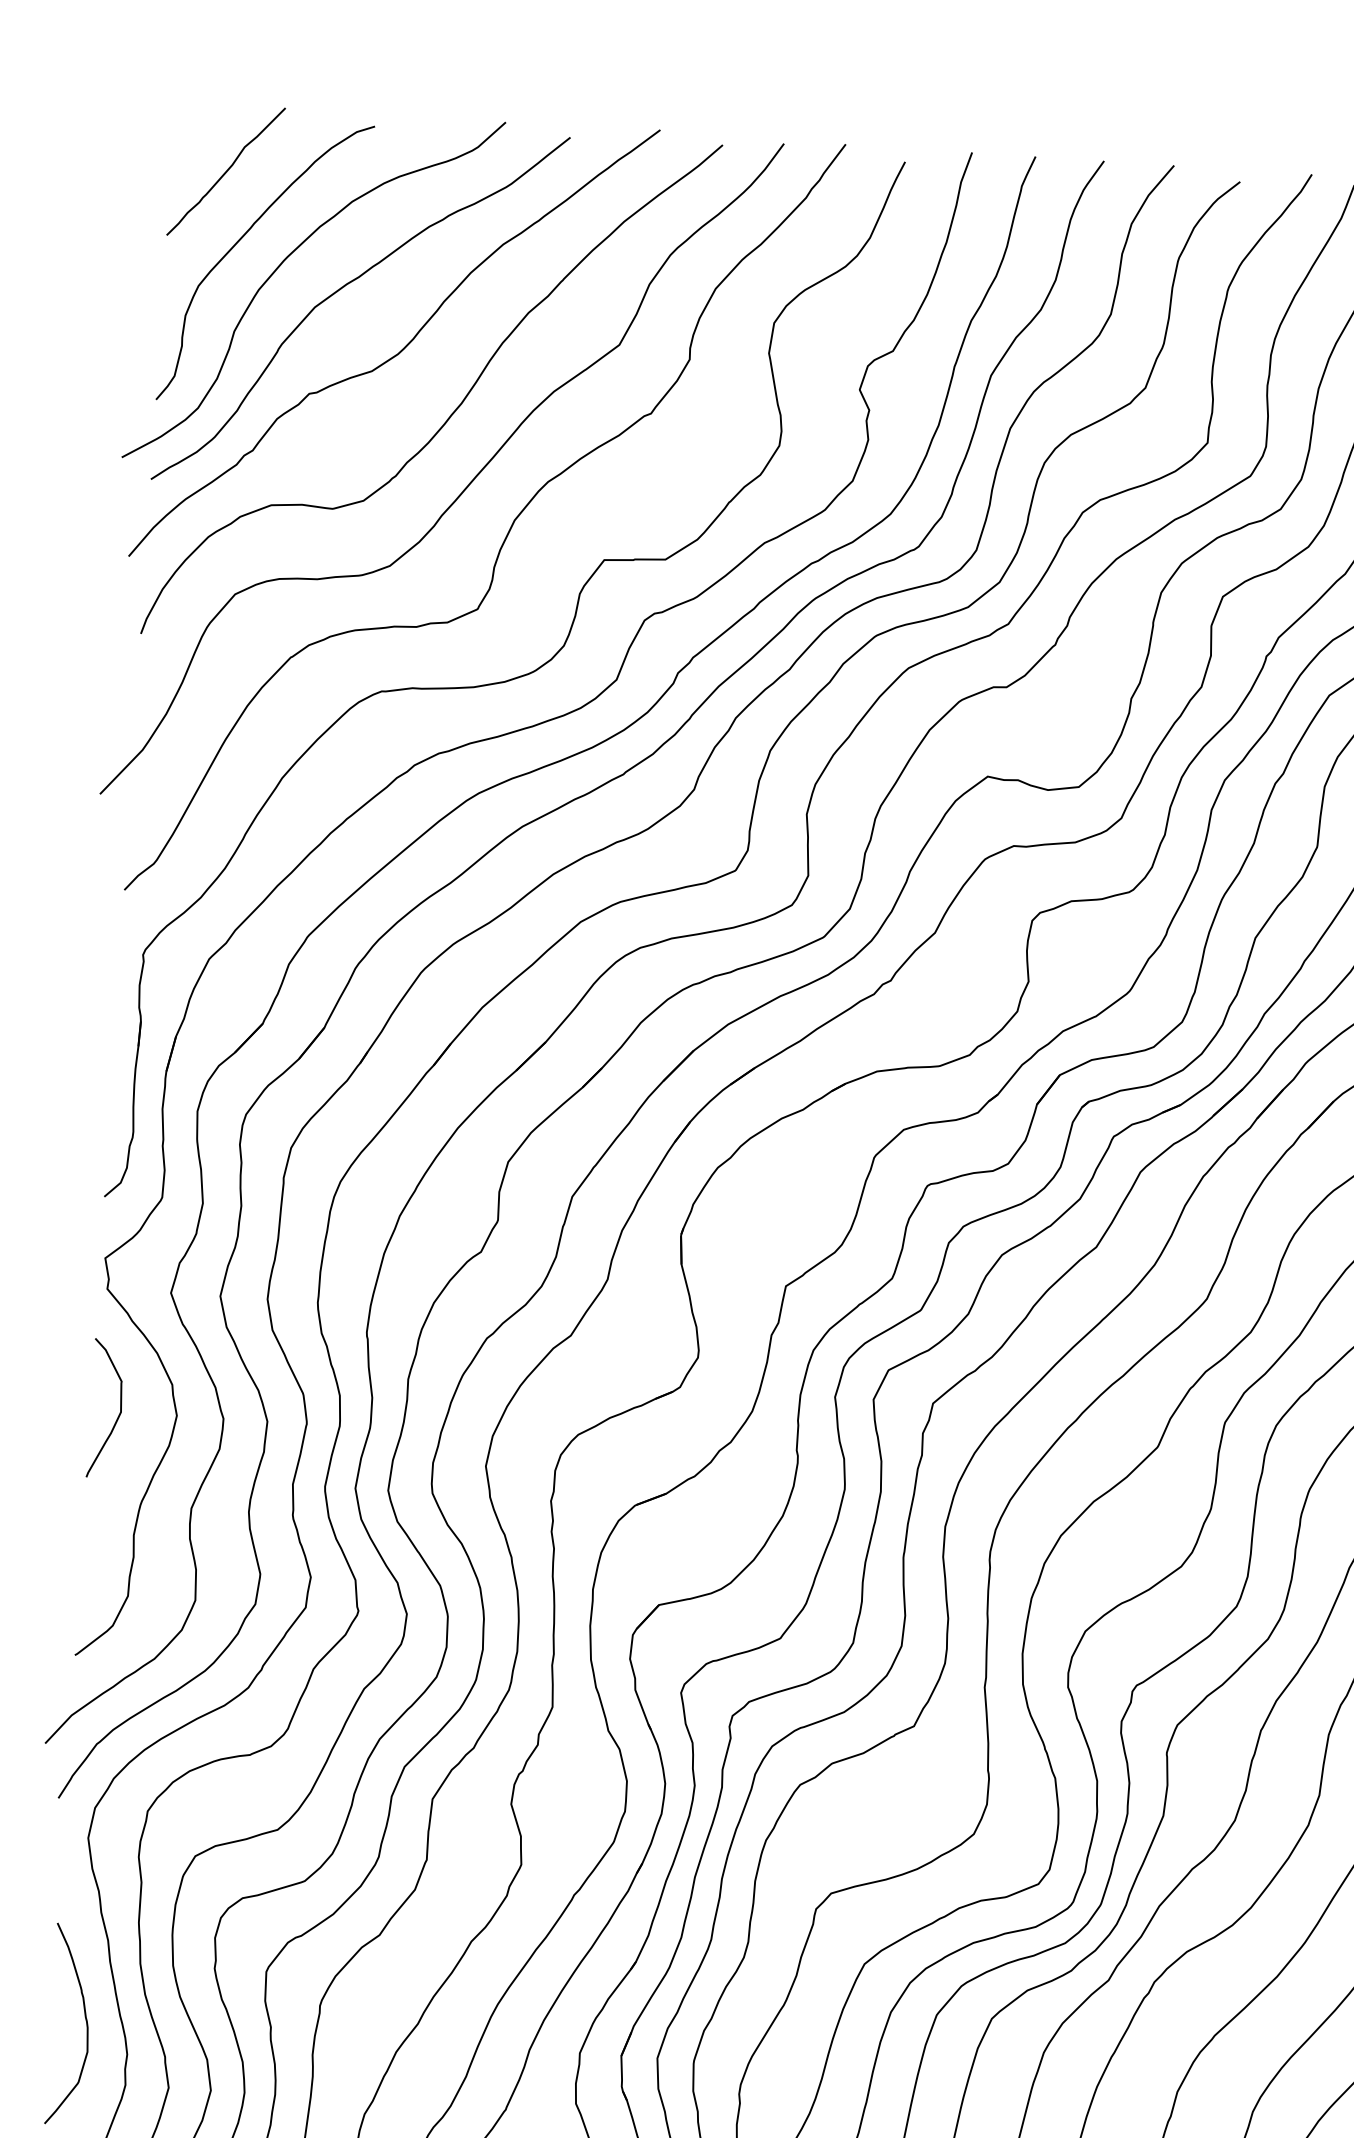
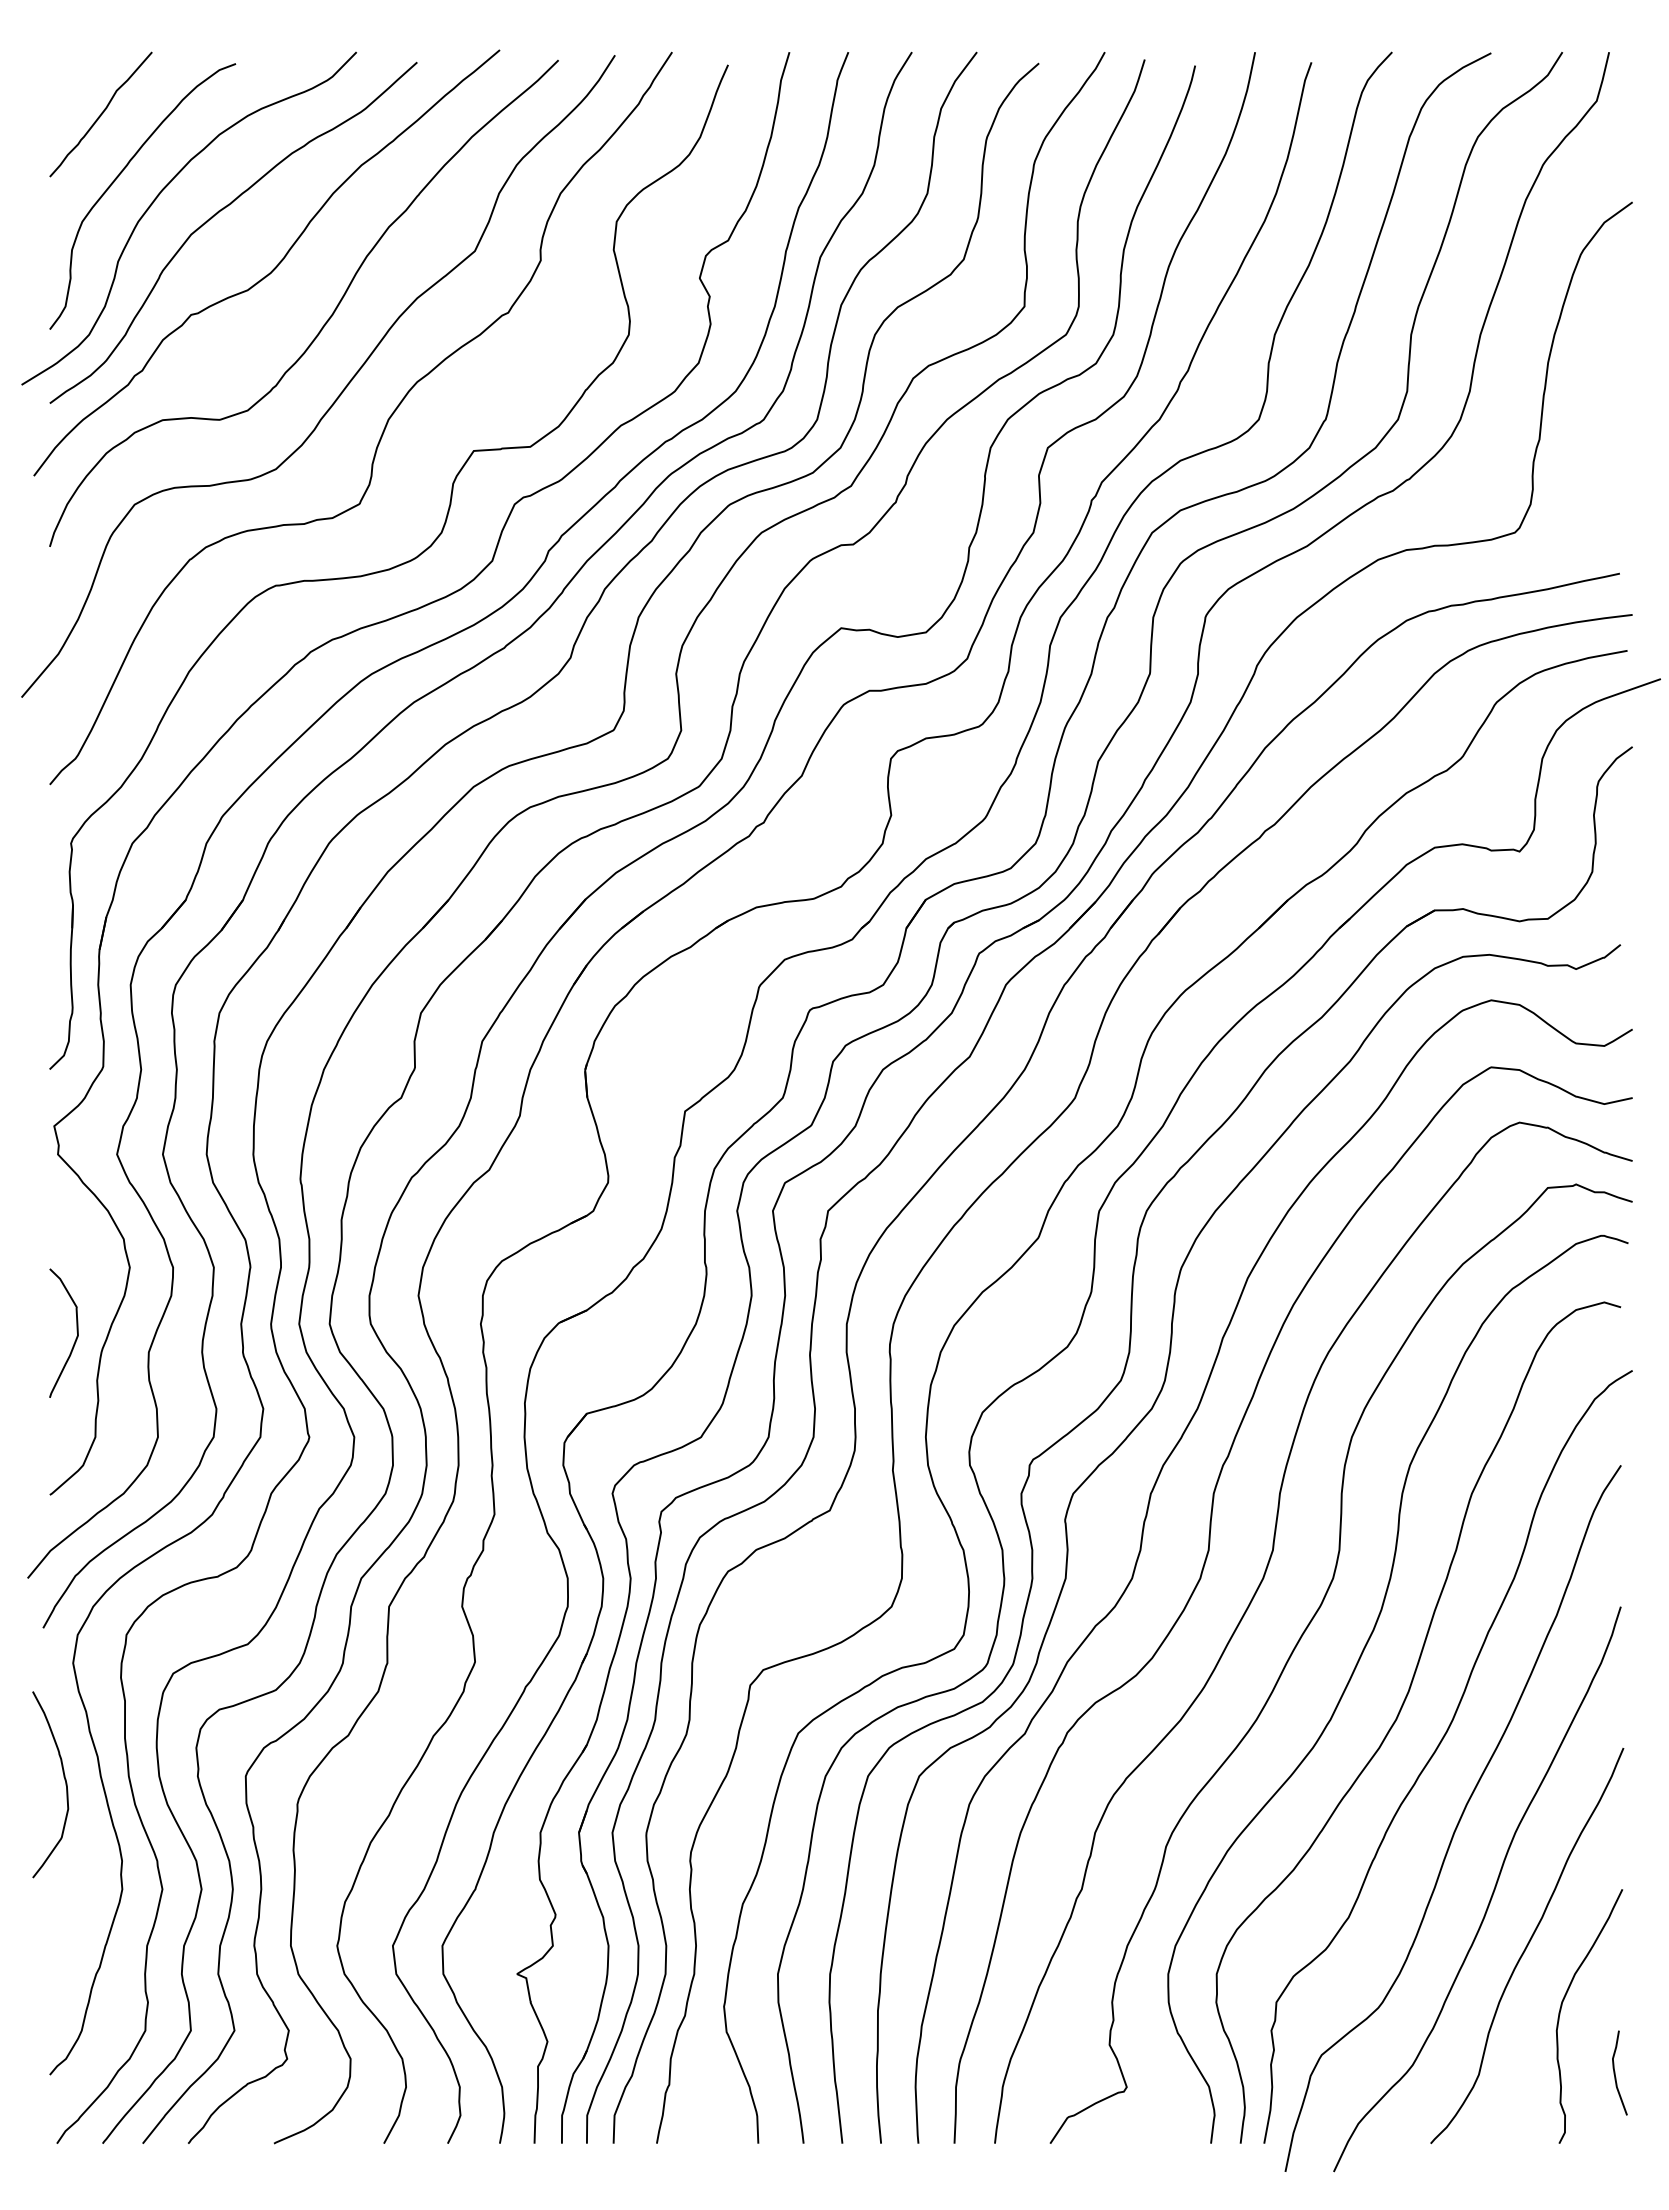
curve: (119, 1407) -> (76, 1331), moved
curve: (85, 2021) -> (64, 1780), moved

